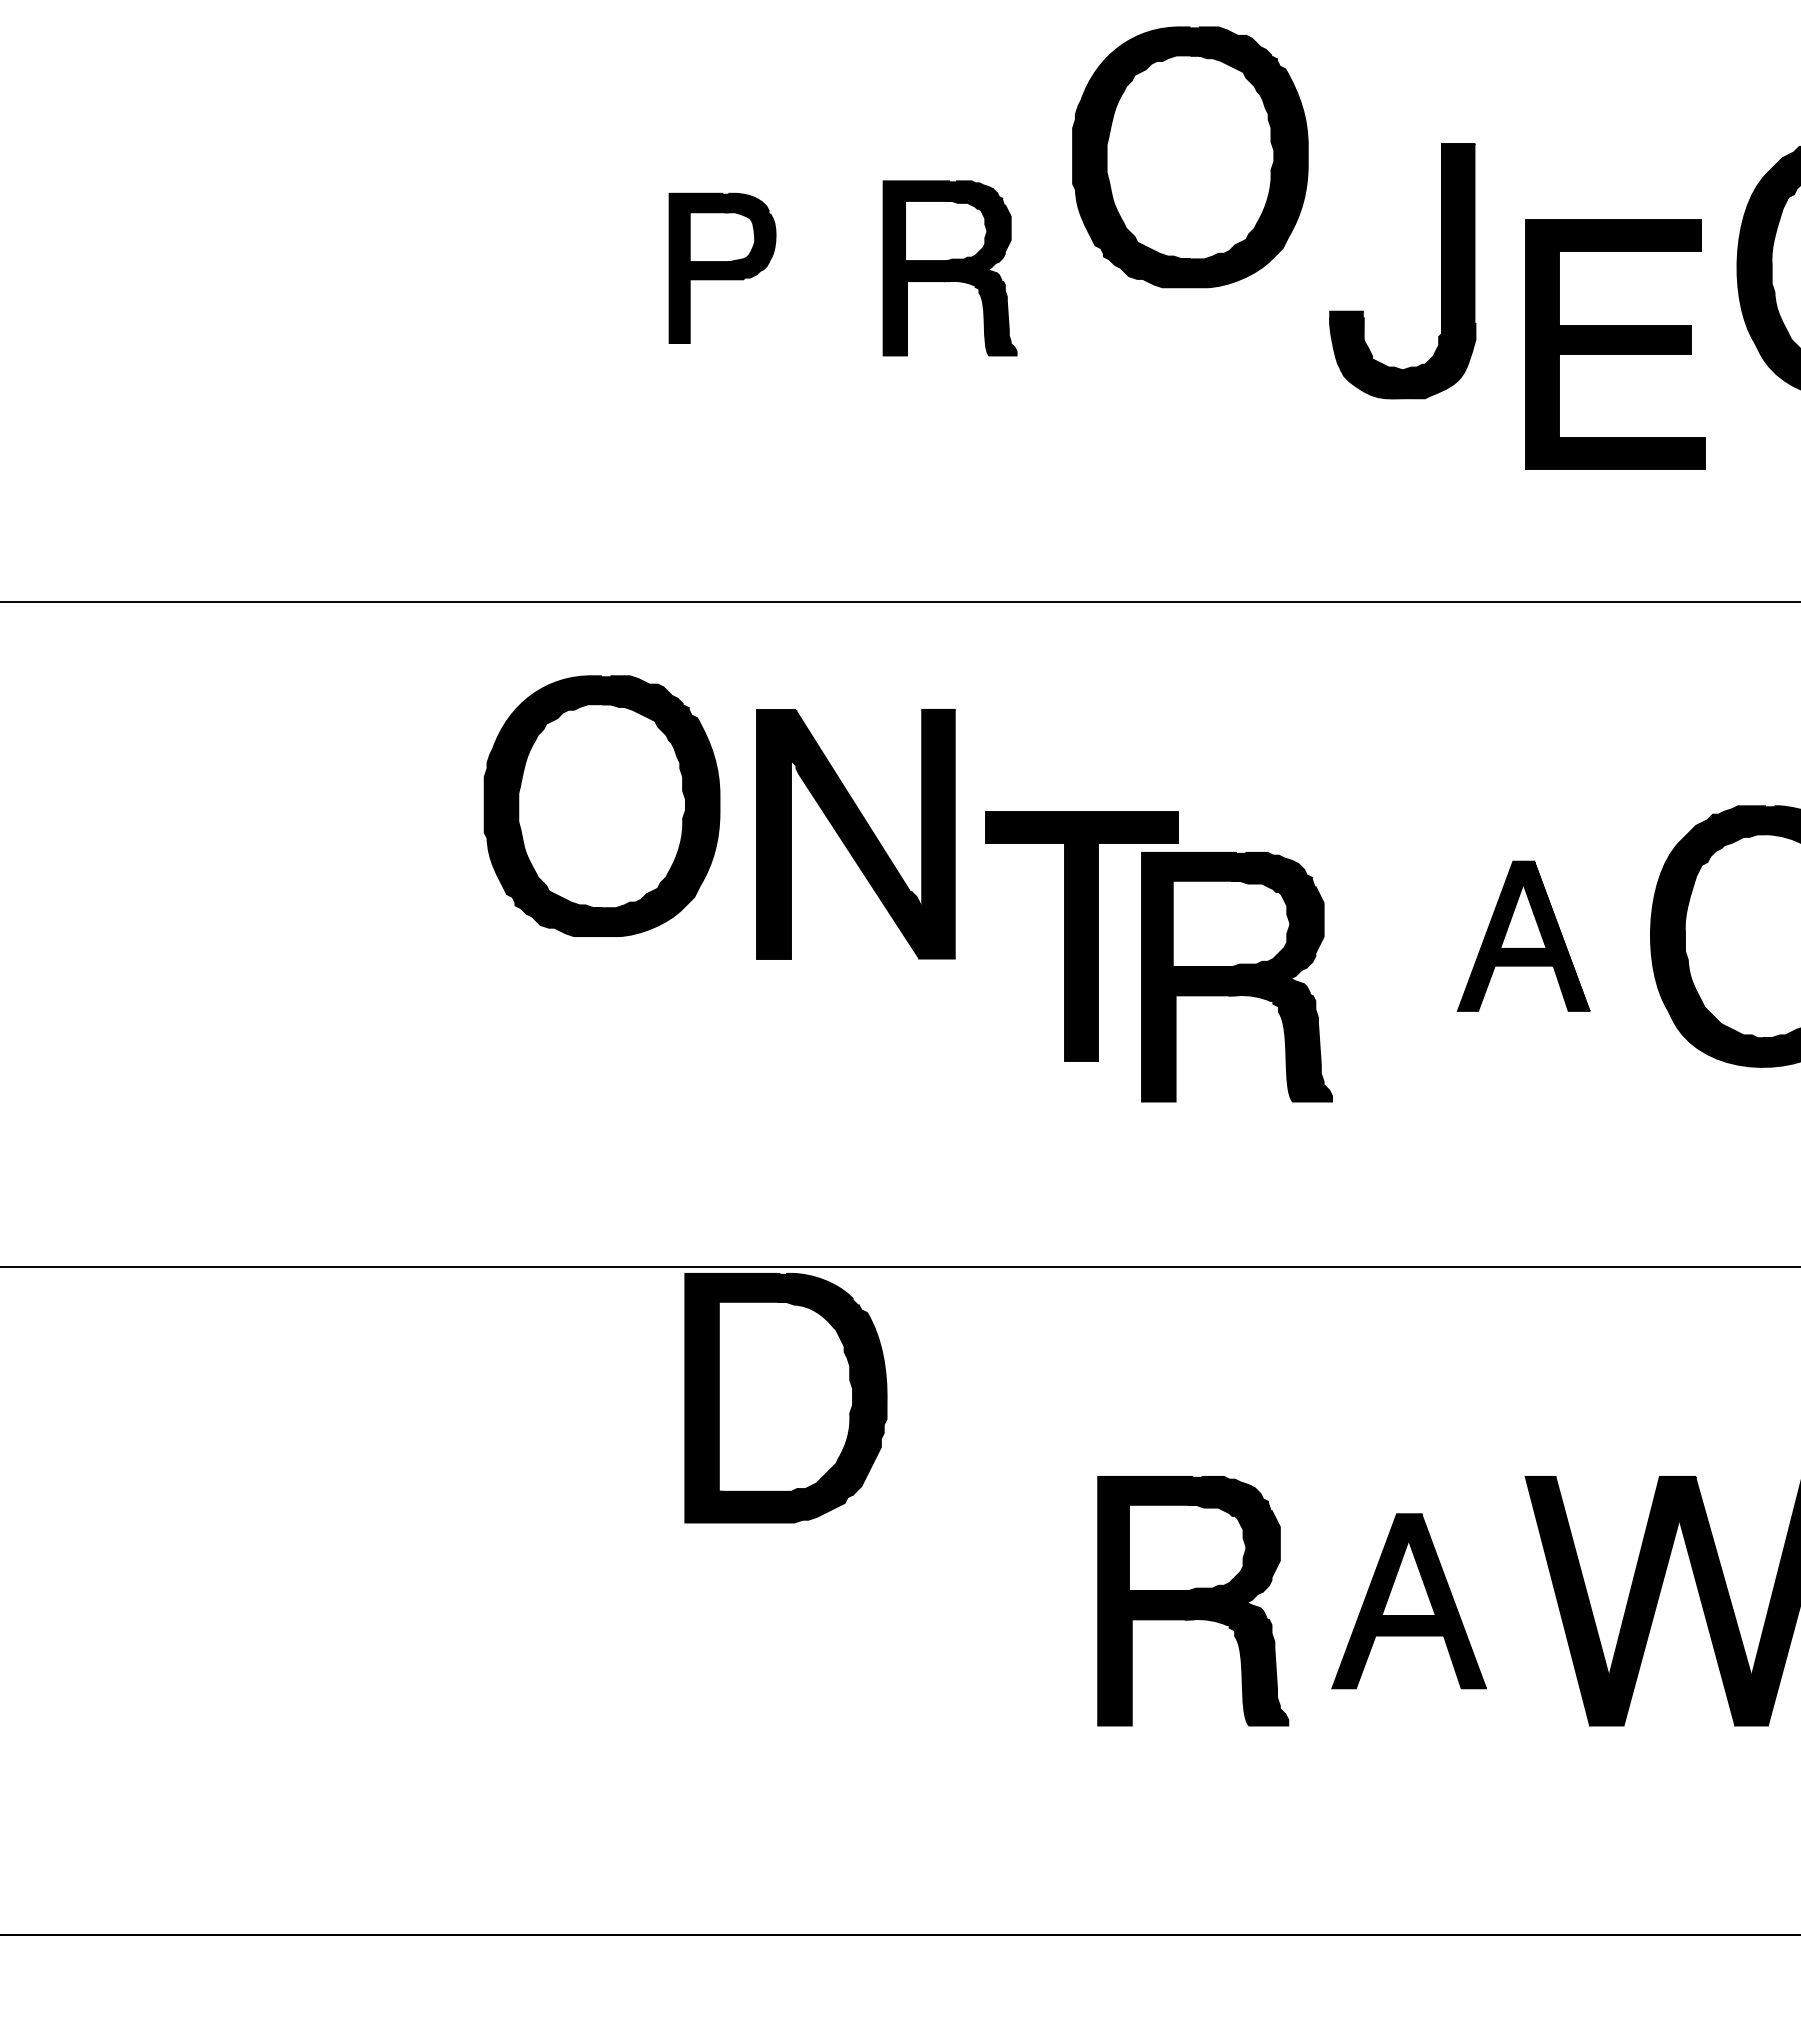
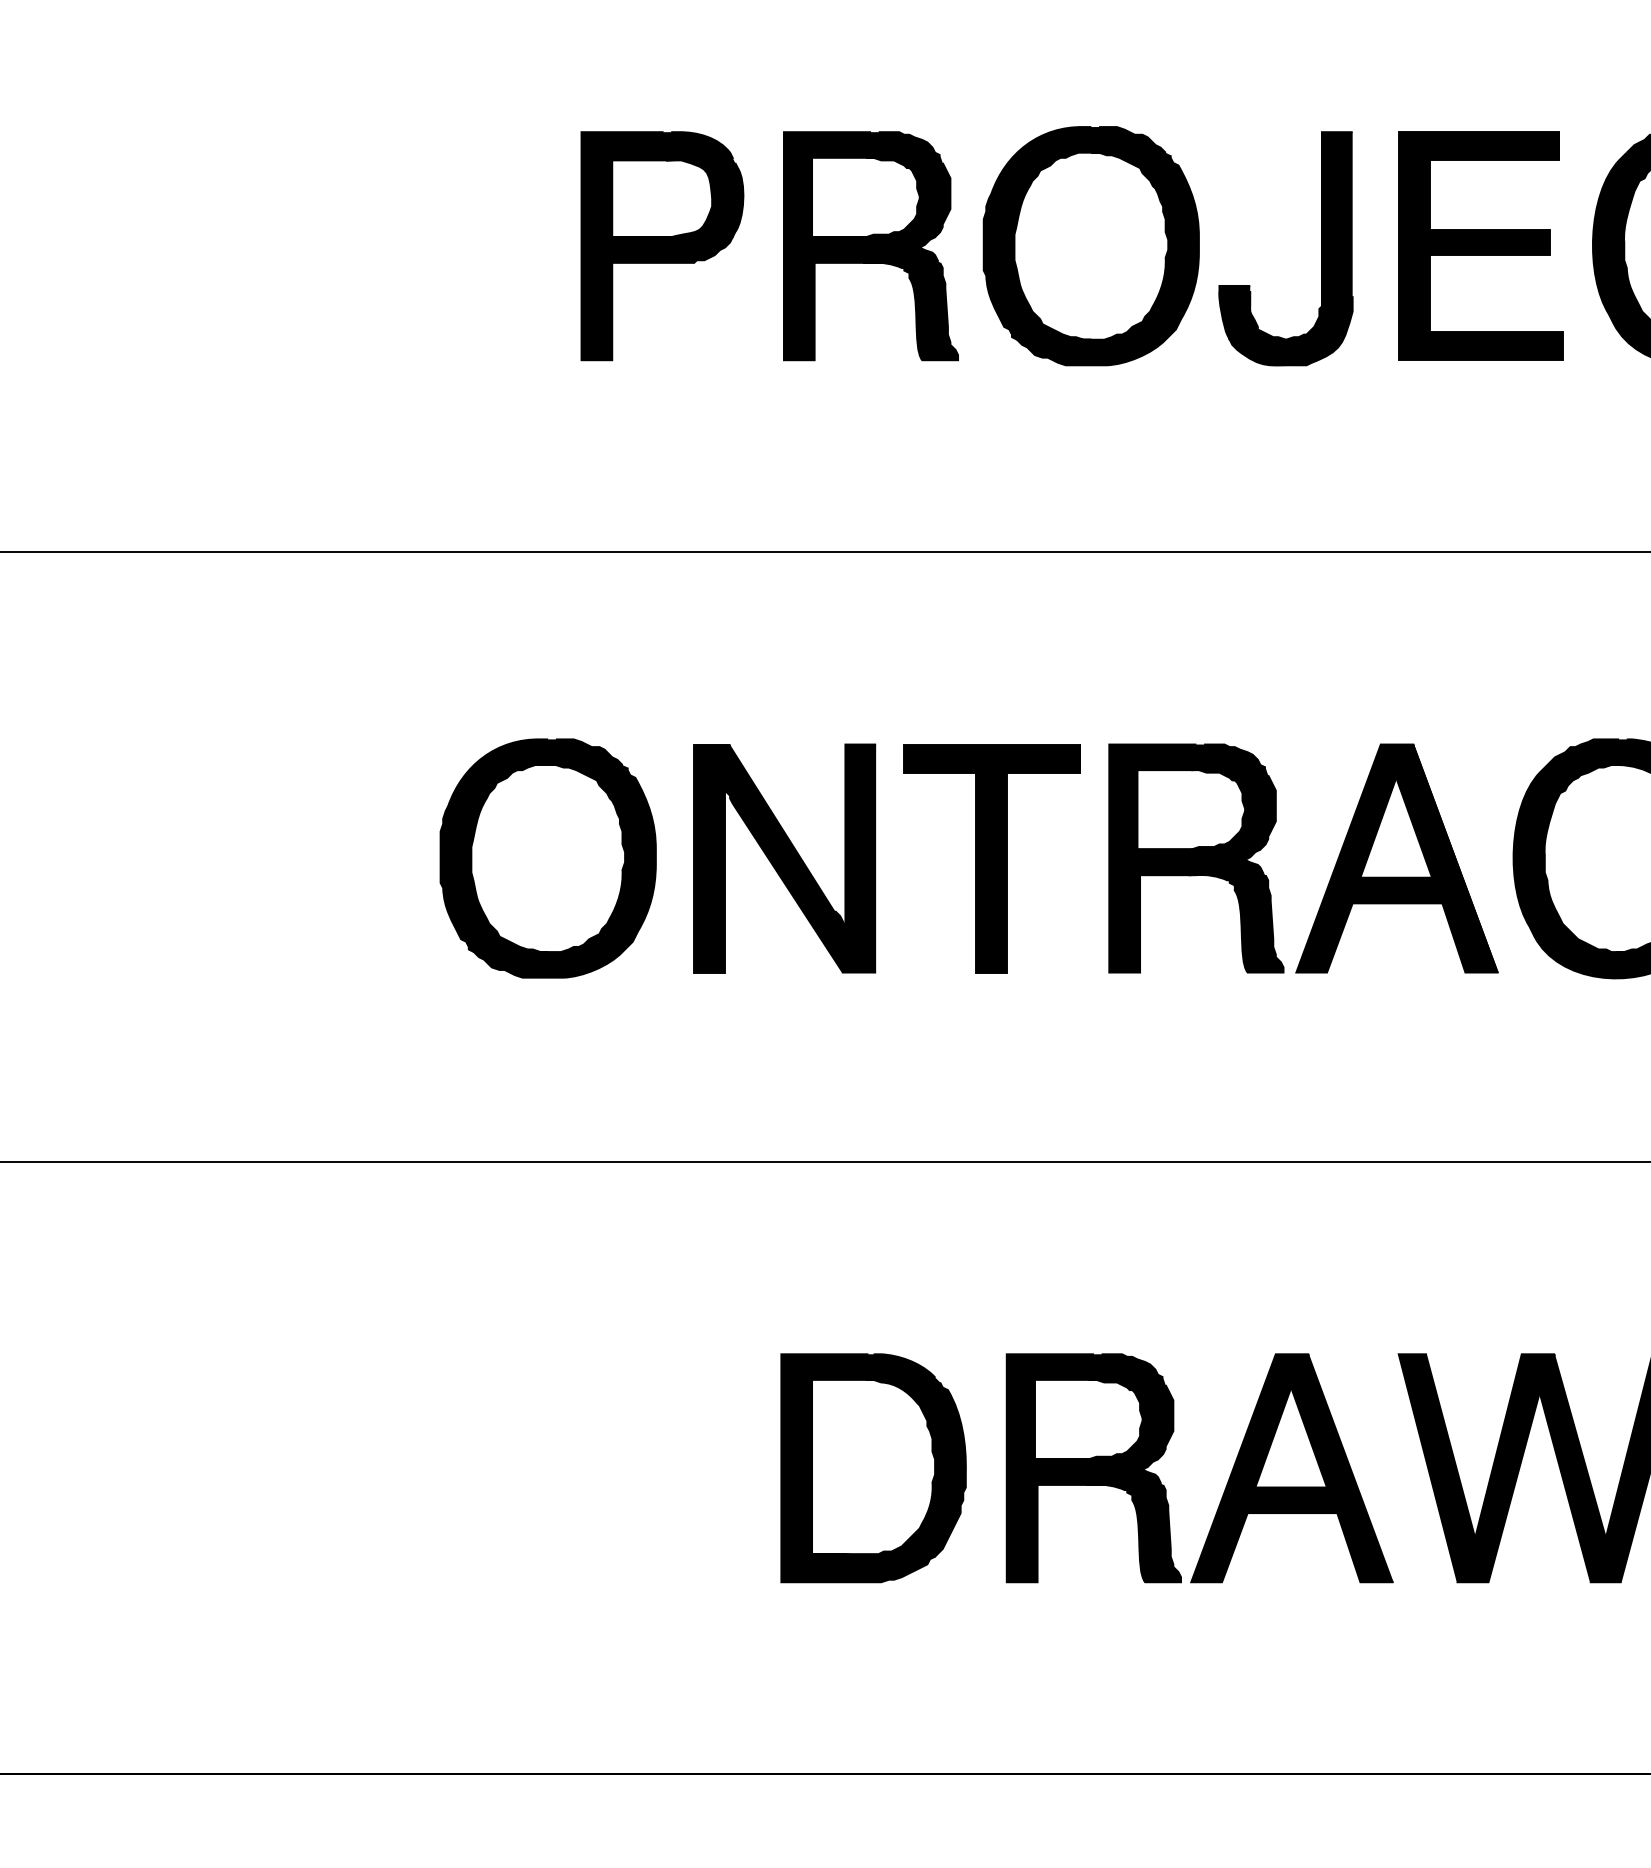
part: (1190, 157) -> (1091, 246), moved
part: (722, 268) -> (662, 246), size x1.67
part: (949, 268) -> (870, 246), size x1.43
part: (1615, 344) -> (1481, 246), moved
part: (601, 805) -> (547, 857), moved
part: (855, 834) -> (784, 858), moved
part: (1523, 936) -> (1396, 858), size x1.67
part: (1236, 977) -> (1195, 858), moved
part: (785, 1398) -> (873, 1468), moved
part: (1409, 1601) -> (1292, 1468), size x1.43

